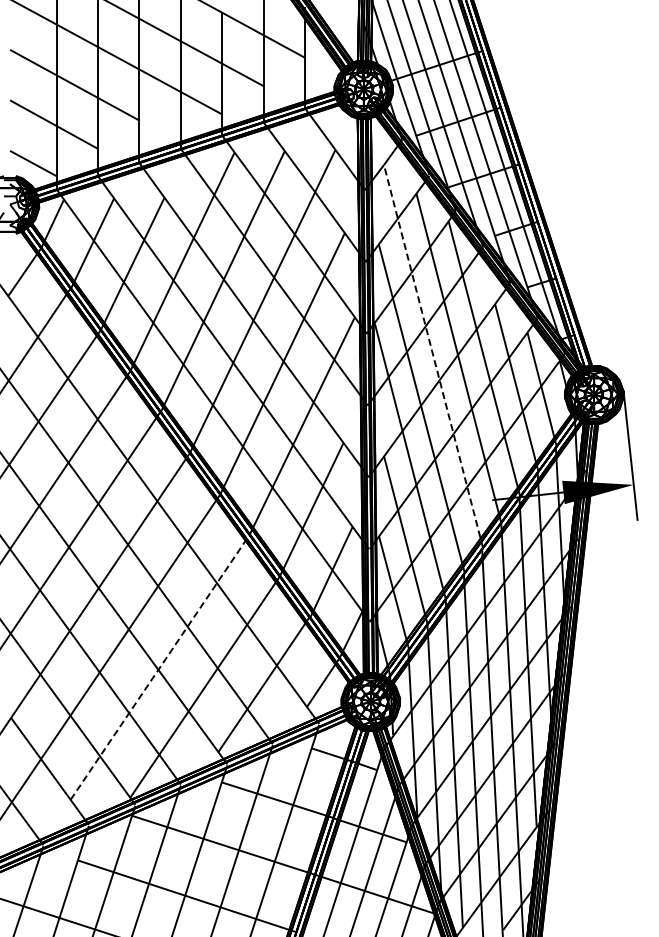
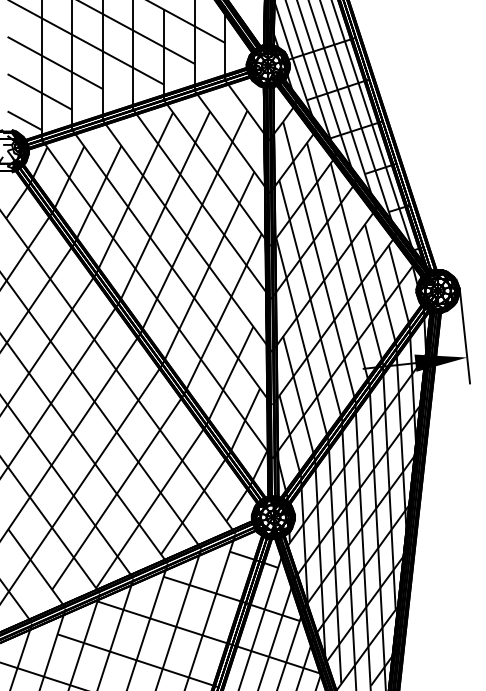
line: (433, 356) -> (319, 262), dashed -> solid
line: (160, 667) -> (118, 492), dashed -> solid

